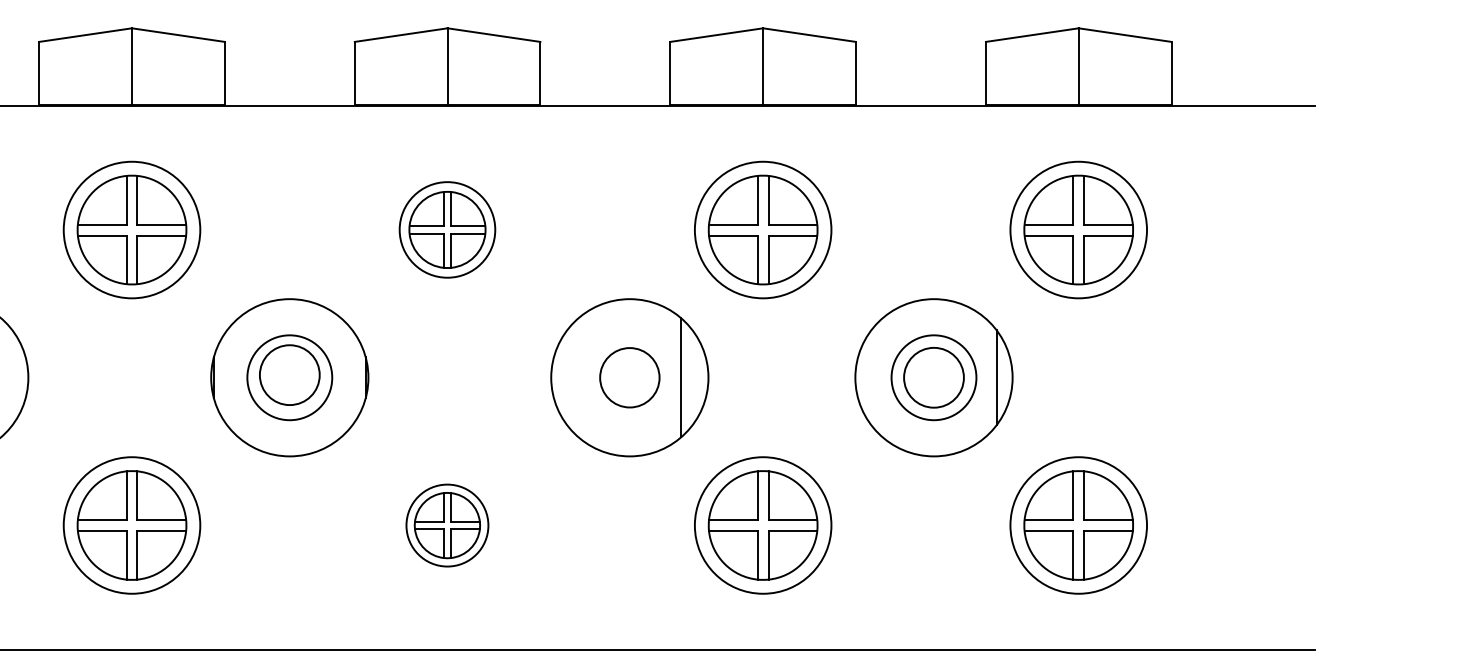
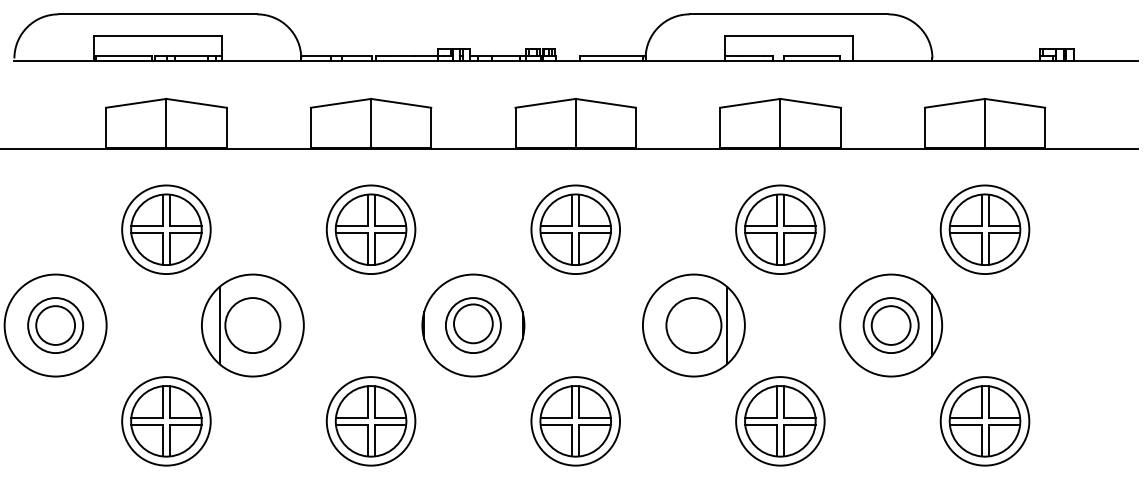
part: (447, 229) -> (575, 229), size x1.43
circle: (629, 377) -> (693, 325), size x1.43
part: (447, 525) -> (575, 421), size x1.67

